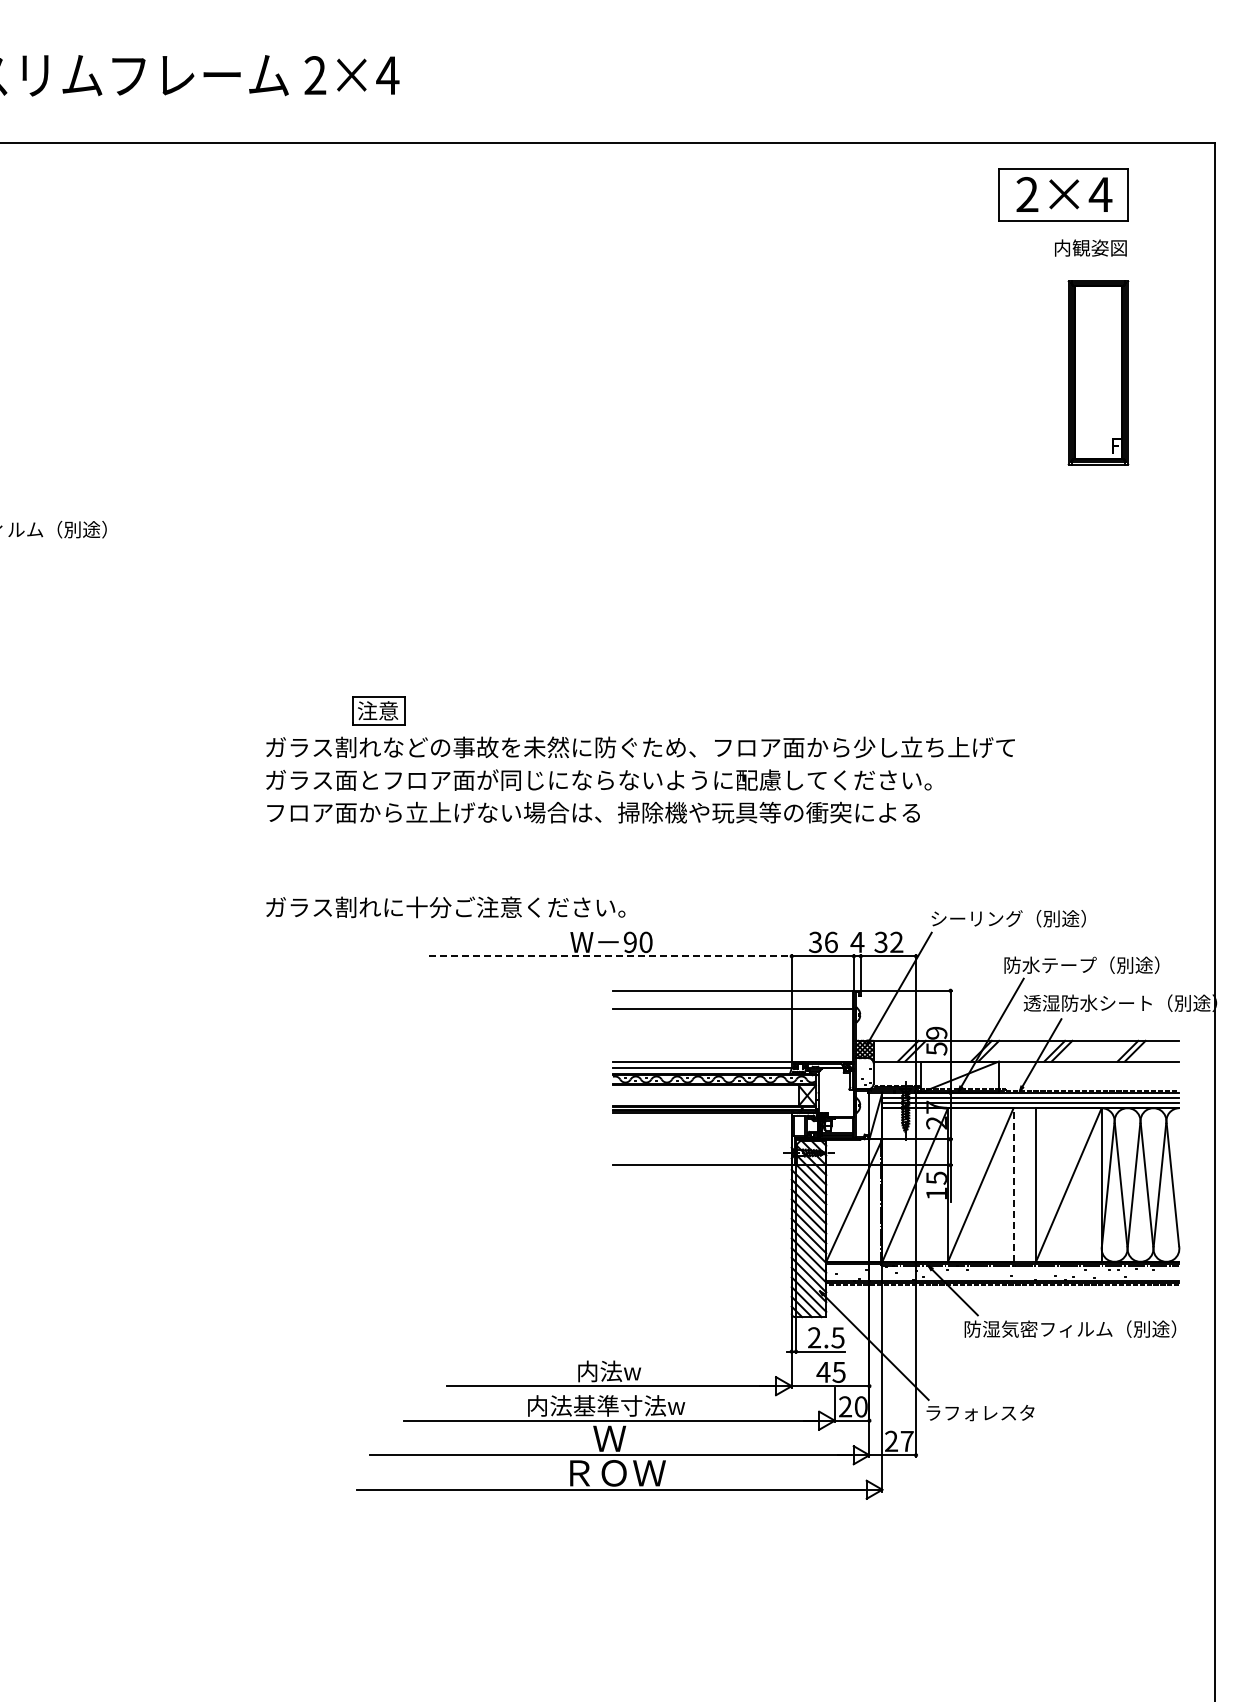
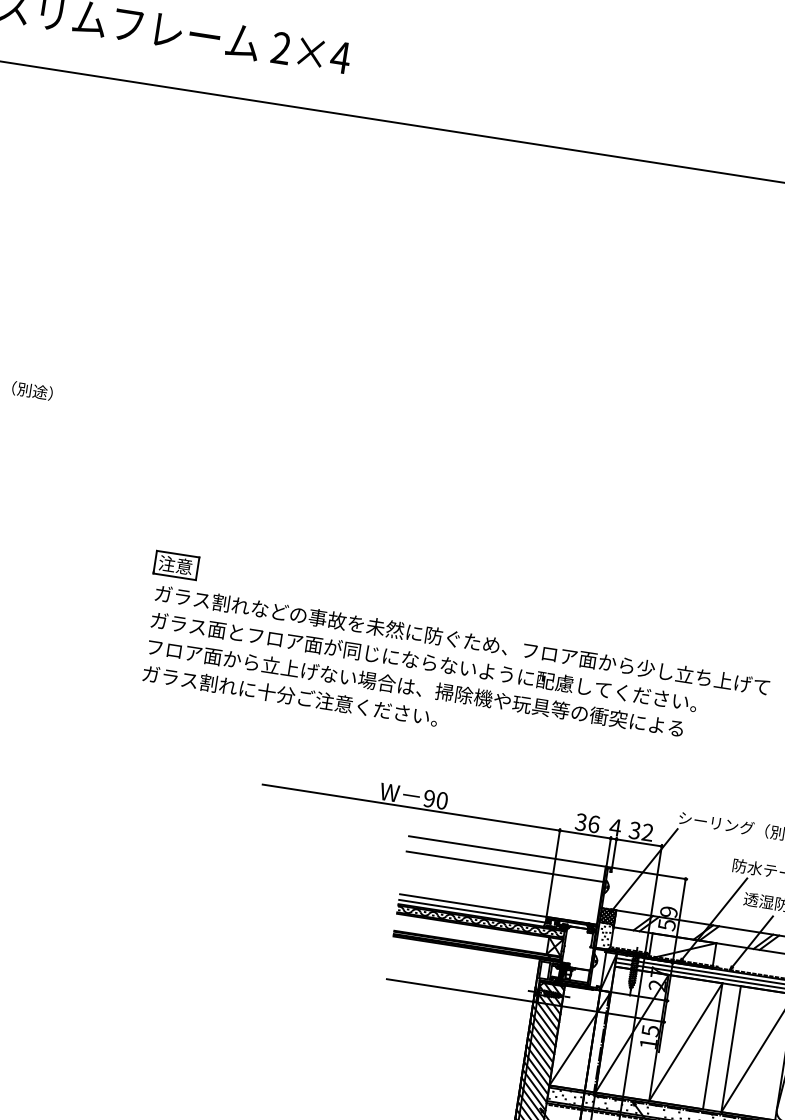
part: (378, 710) -> (176, 564), moved
text: (445, 907) -> (290, 695), moved
line: (610, 956) -> (411, 807), dashed -> solid
line: (1013, 1185) -> (712, 1046), dashed -> solid

